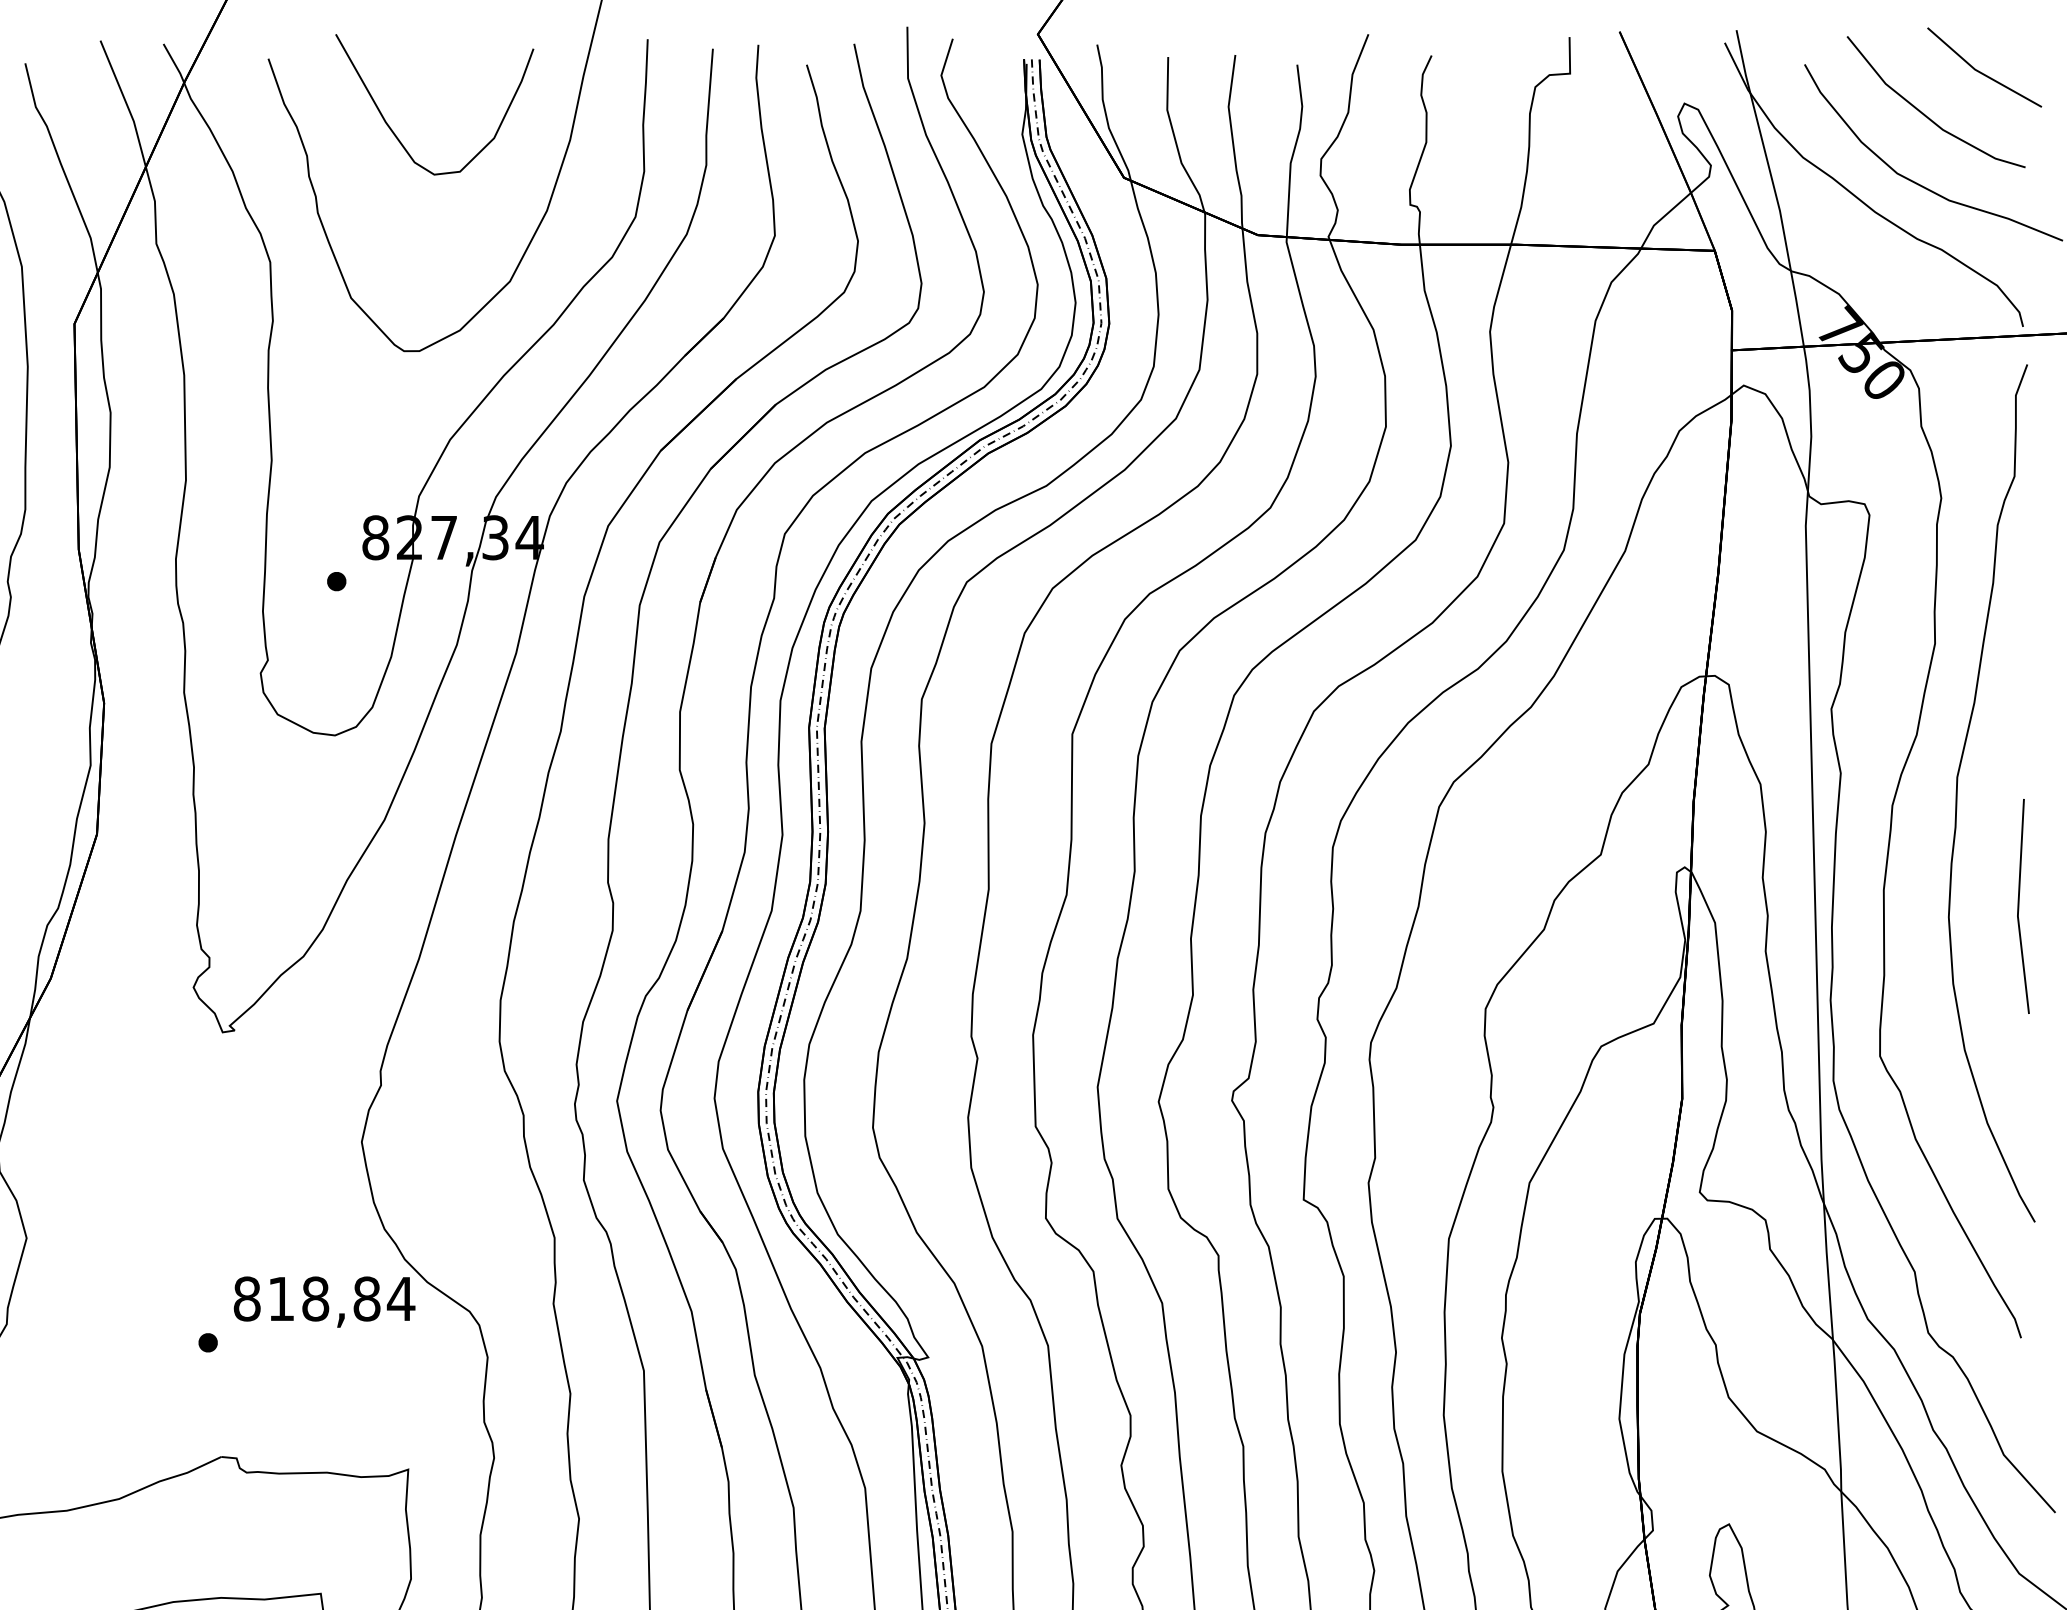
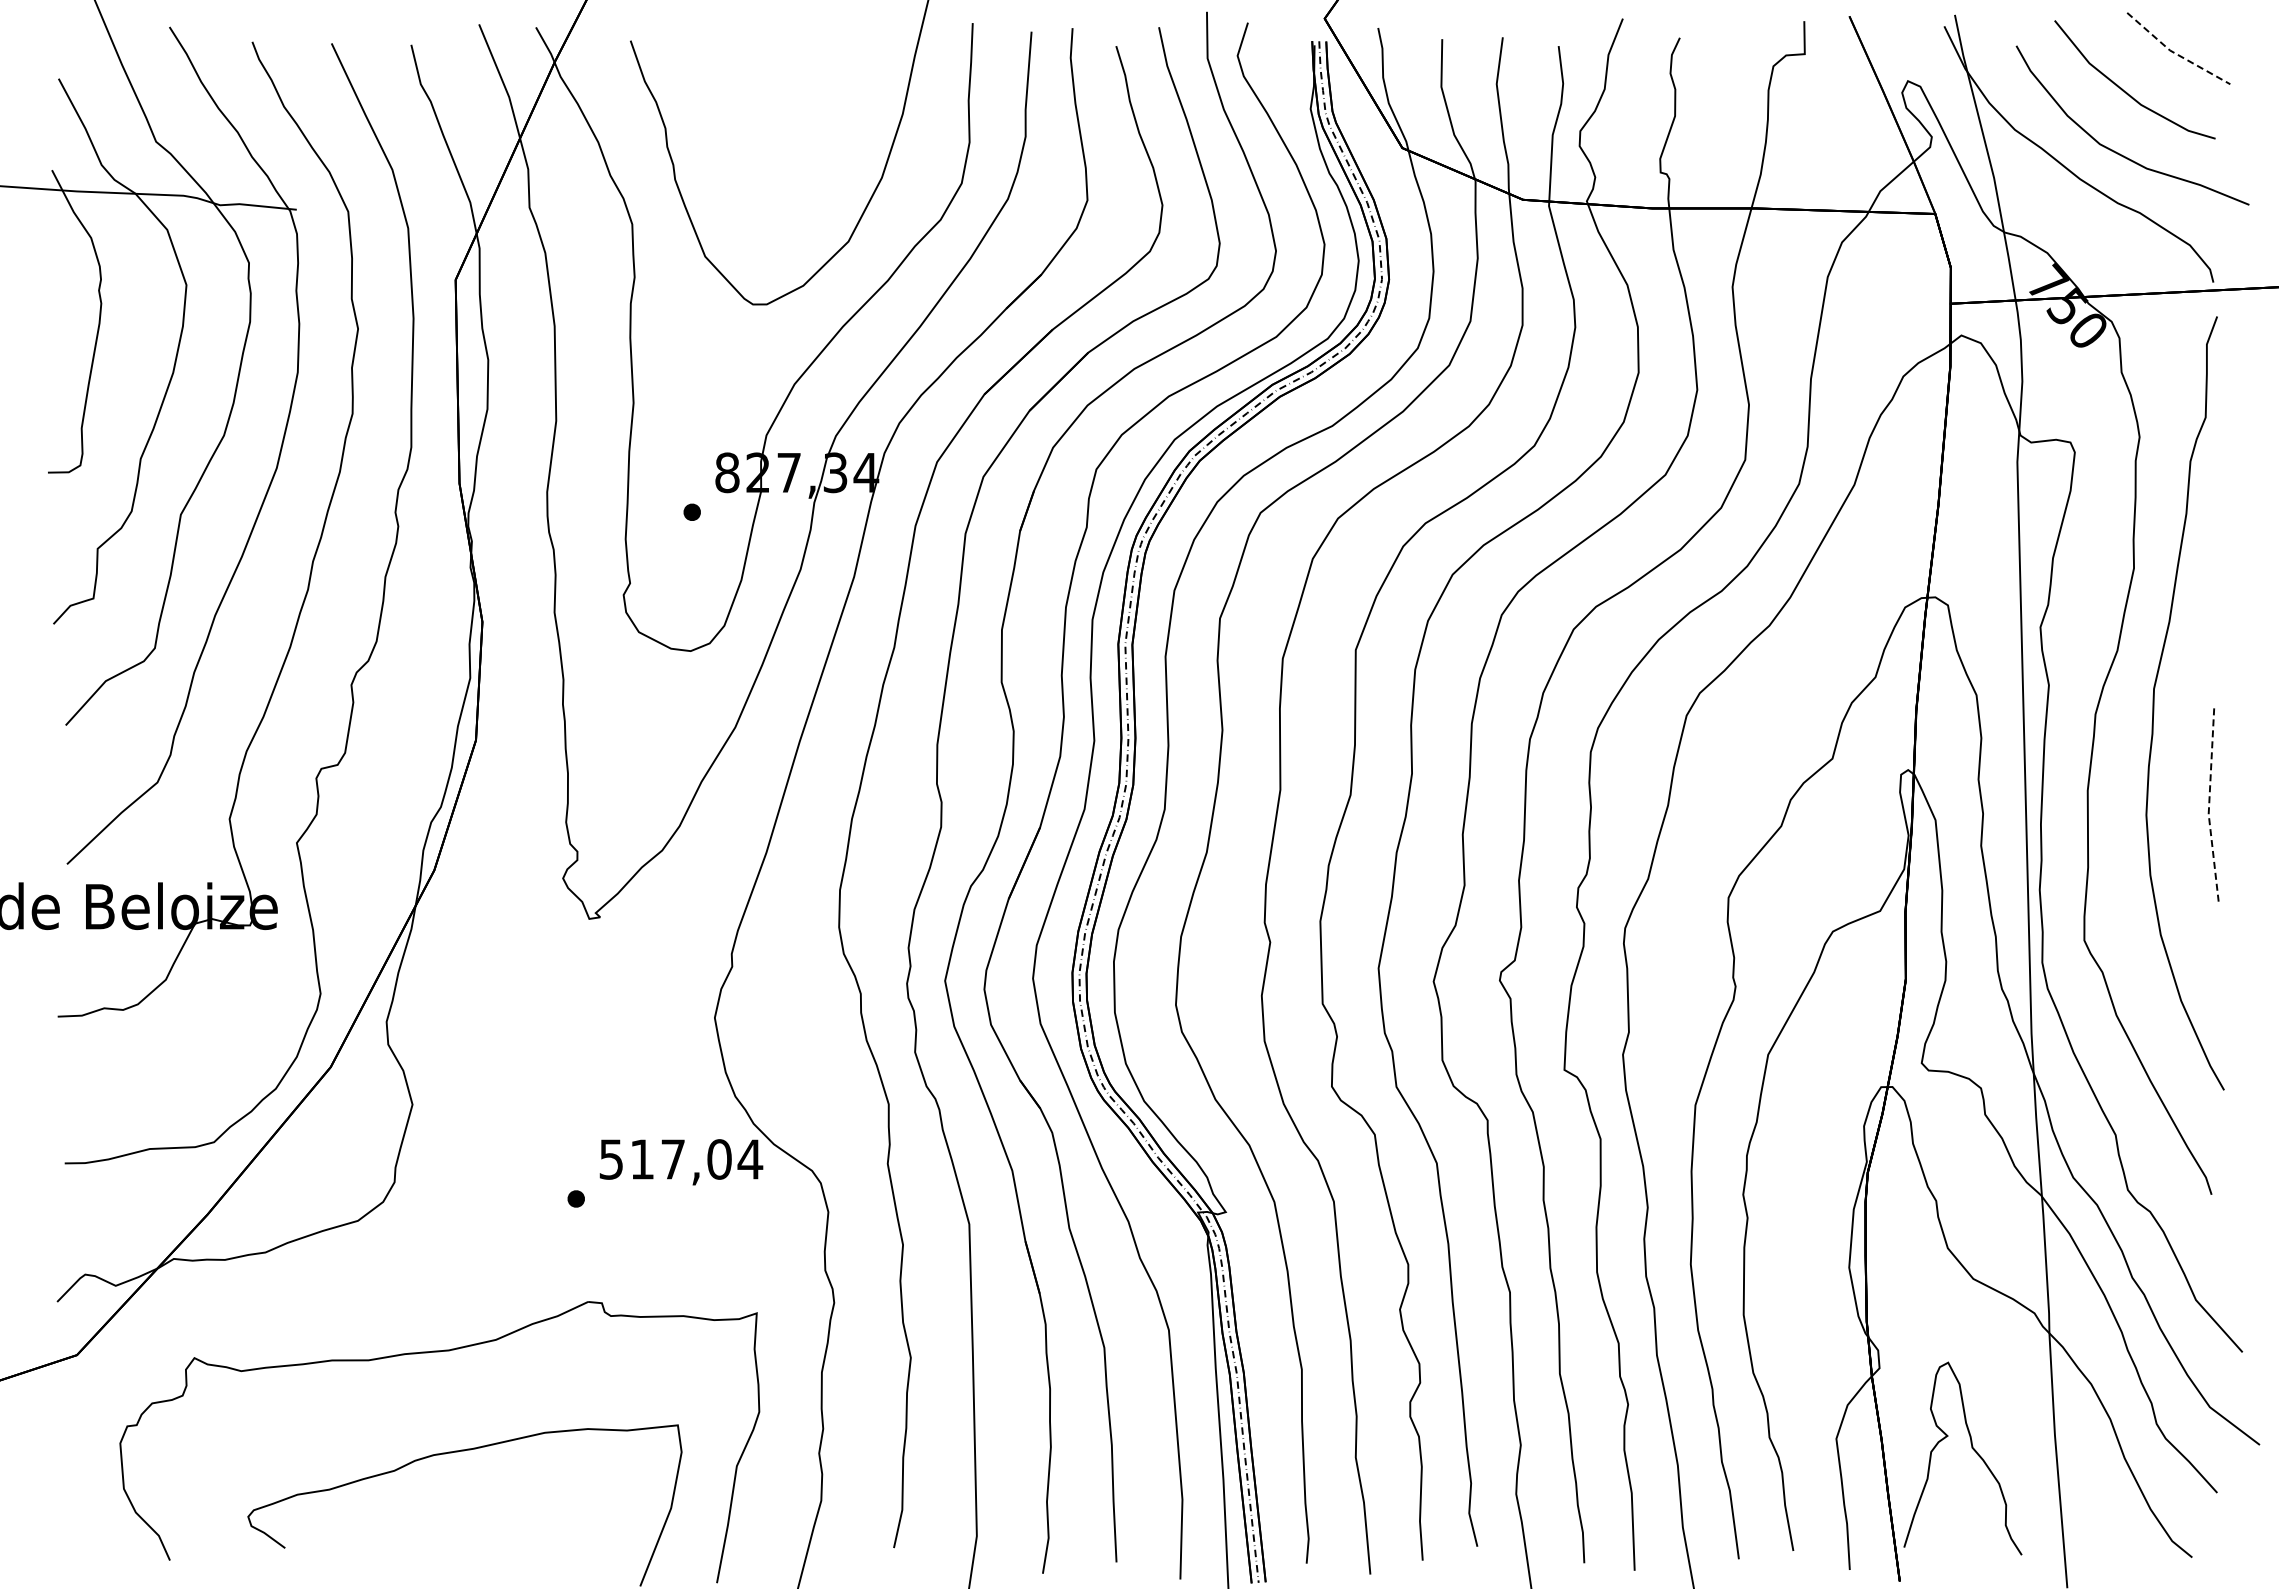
line: (1981, 72) -> (2175, 53), solid -> dashed
curve: (395, 133) -> (745, 108), removed
line: (2018, 907) -> (2209, 806), solid -> dashed
text: (307, 1299) -> (665, 1159), 818,84 -> 517,04

